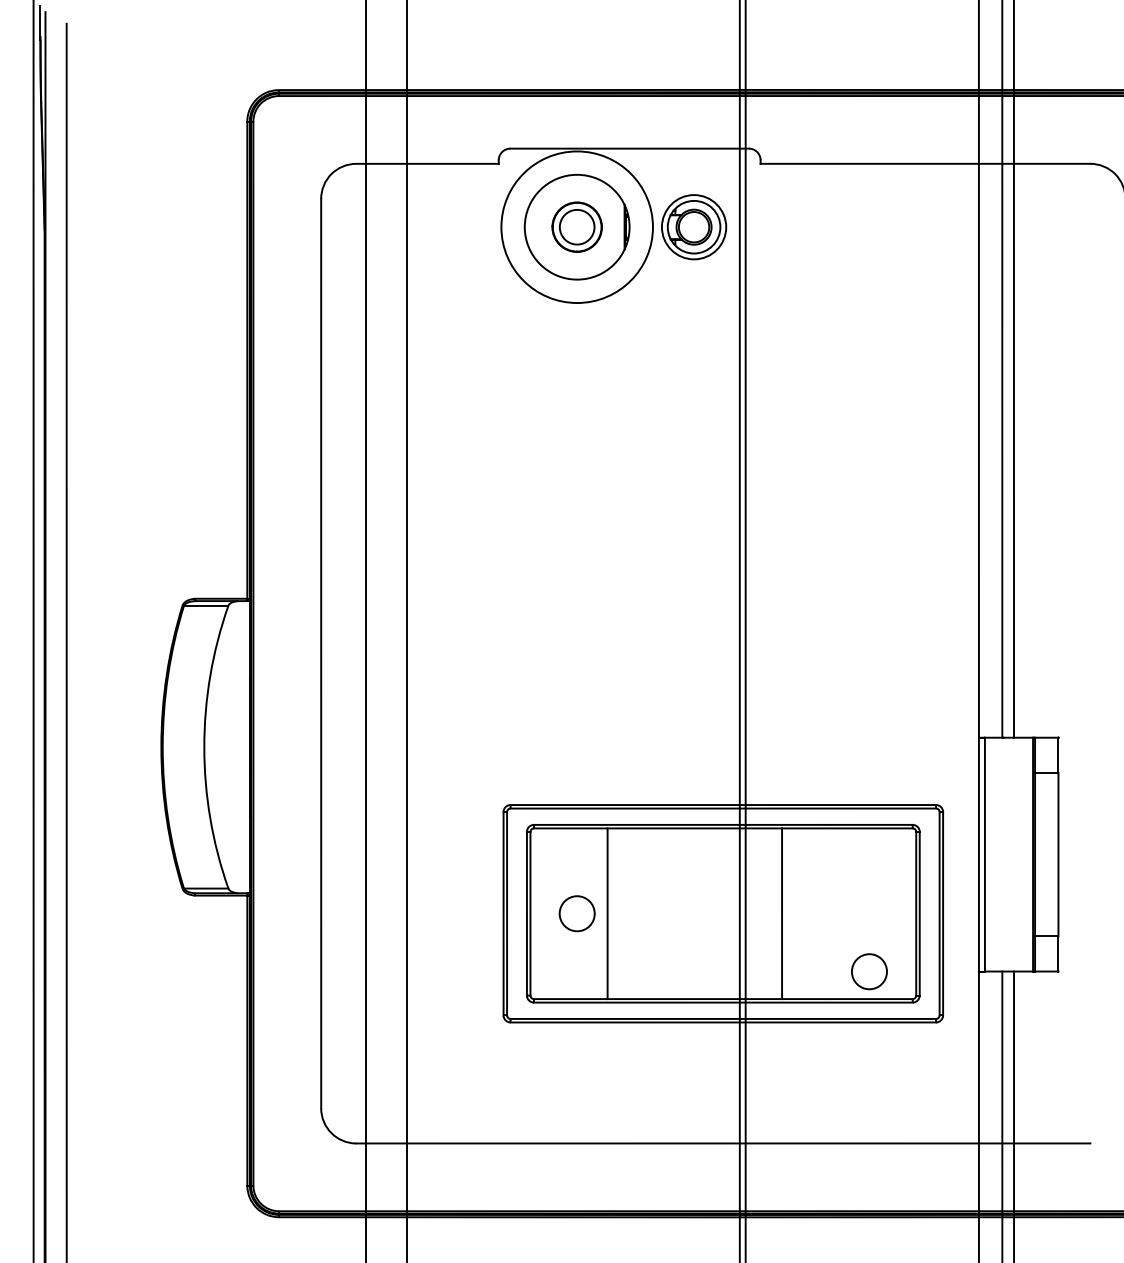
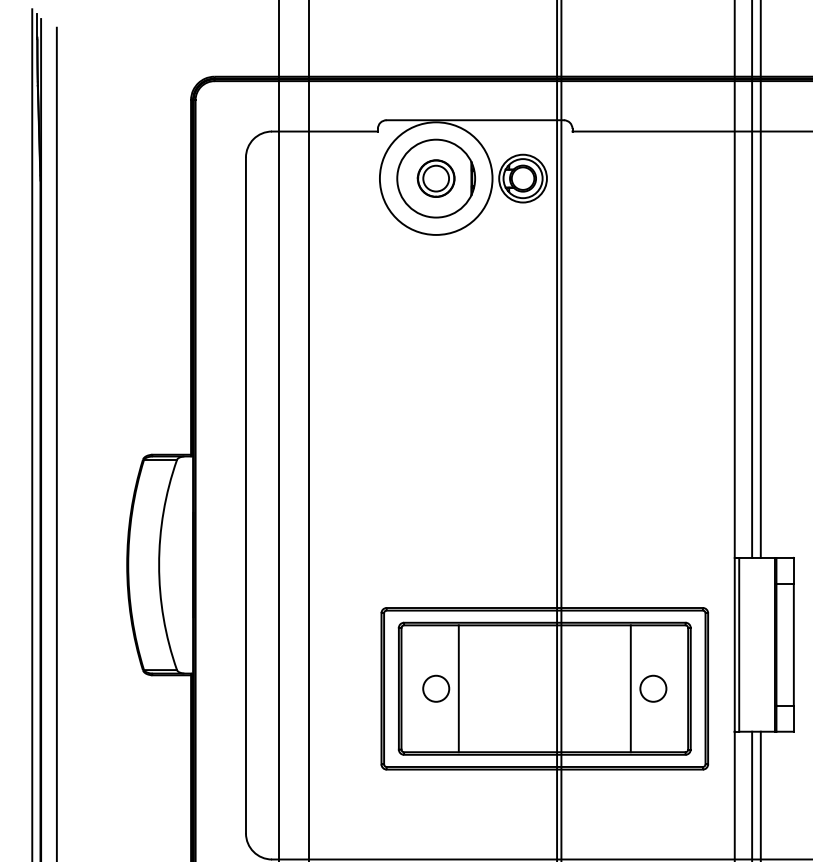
line: (782, 913) -> (631, 688), moved
circle: (869, 971) -> (653, 688), moved

